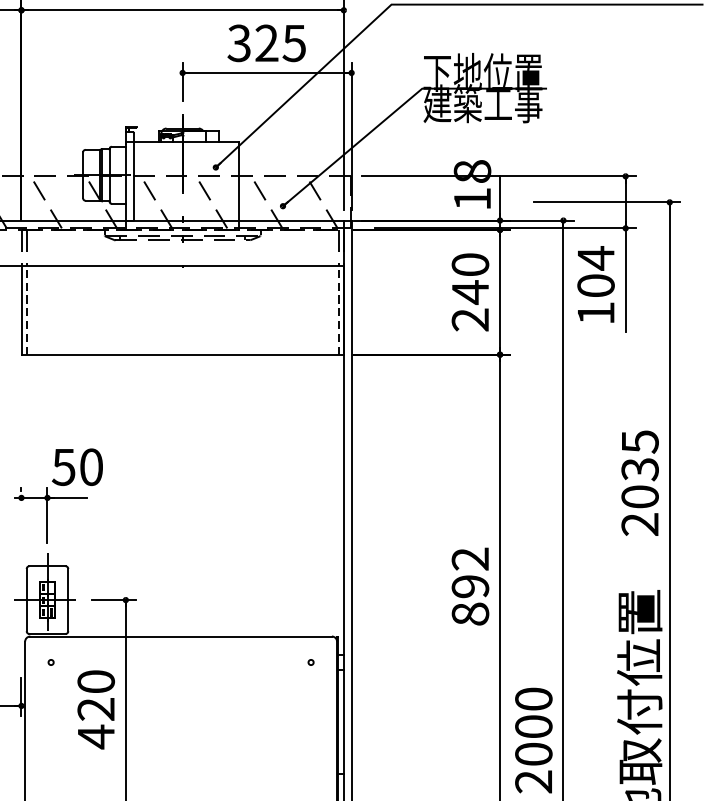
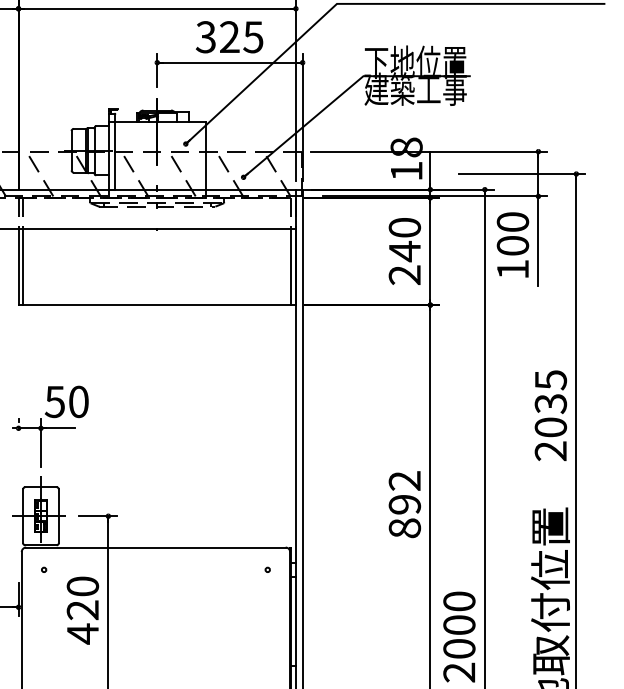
text: (595, 257) -> (512, 221), 104 -> 100
line: (27, 309) -> (23, 266), dashed -> solid
line: (338, 309) -> (291, 266), dashed -> solid

